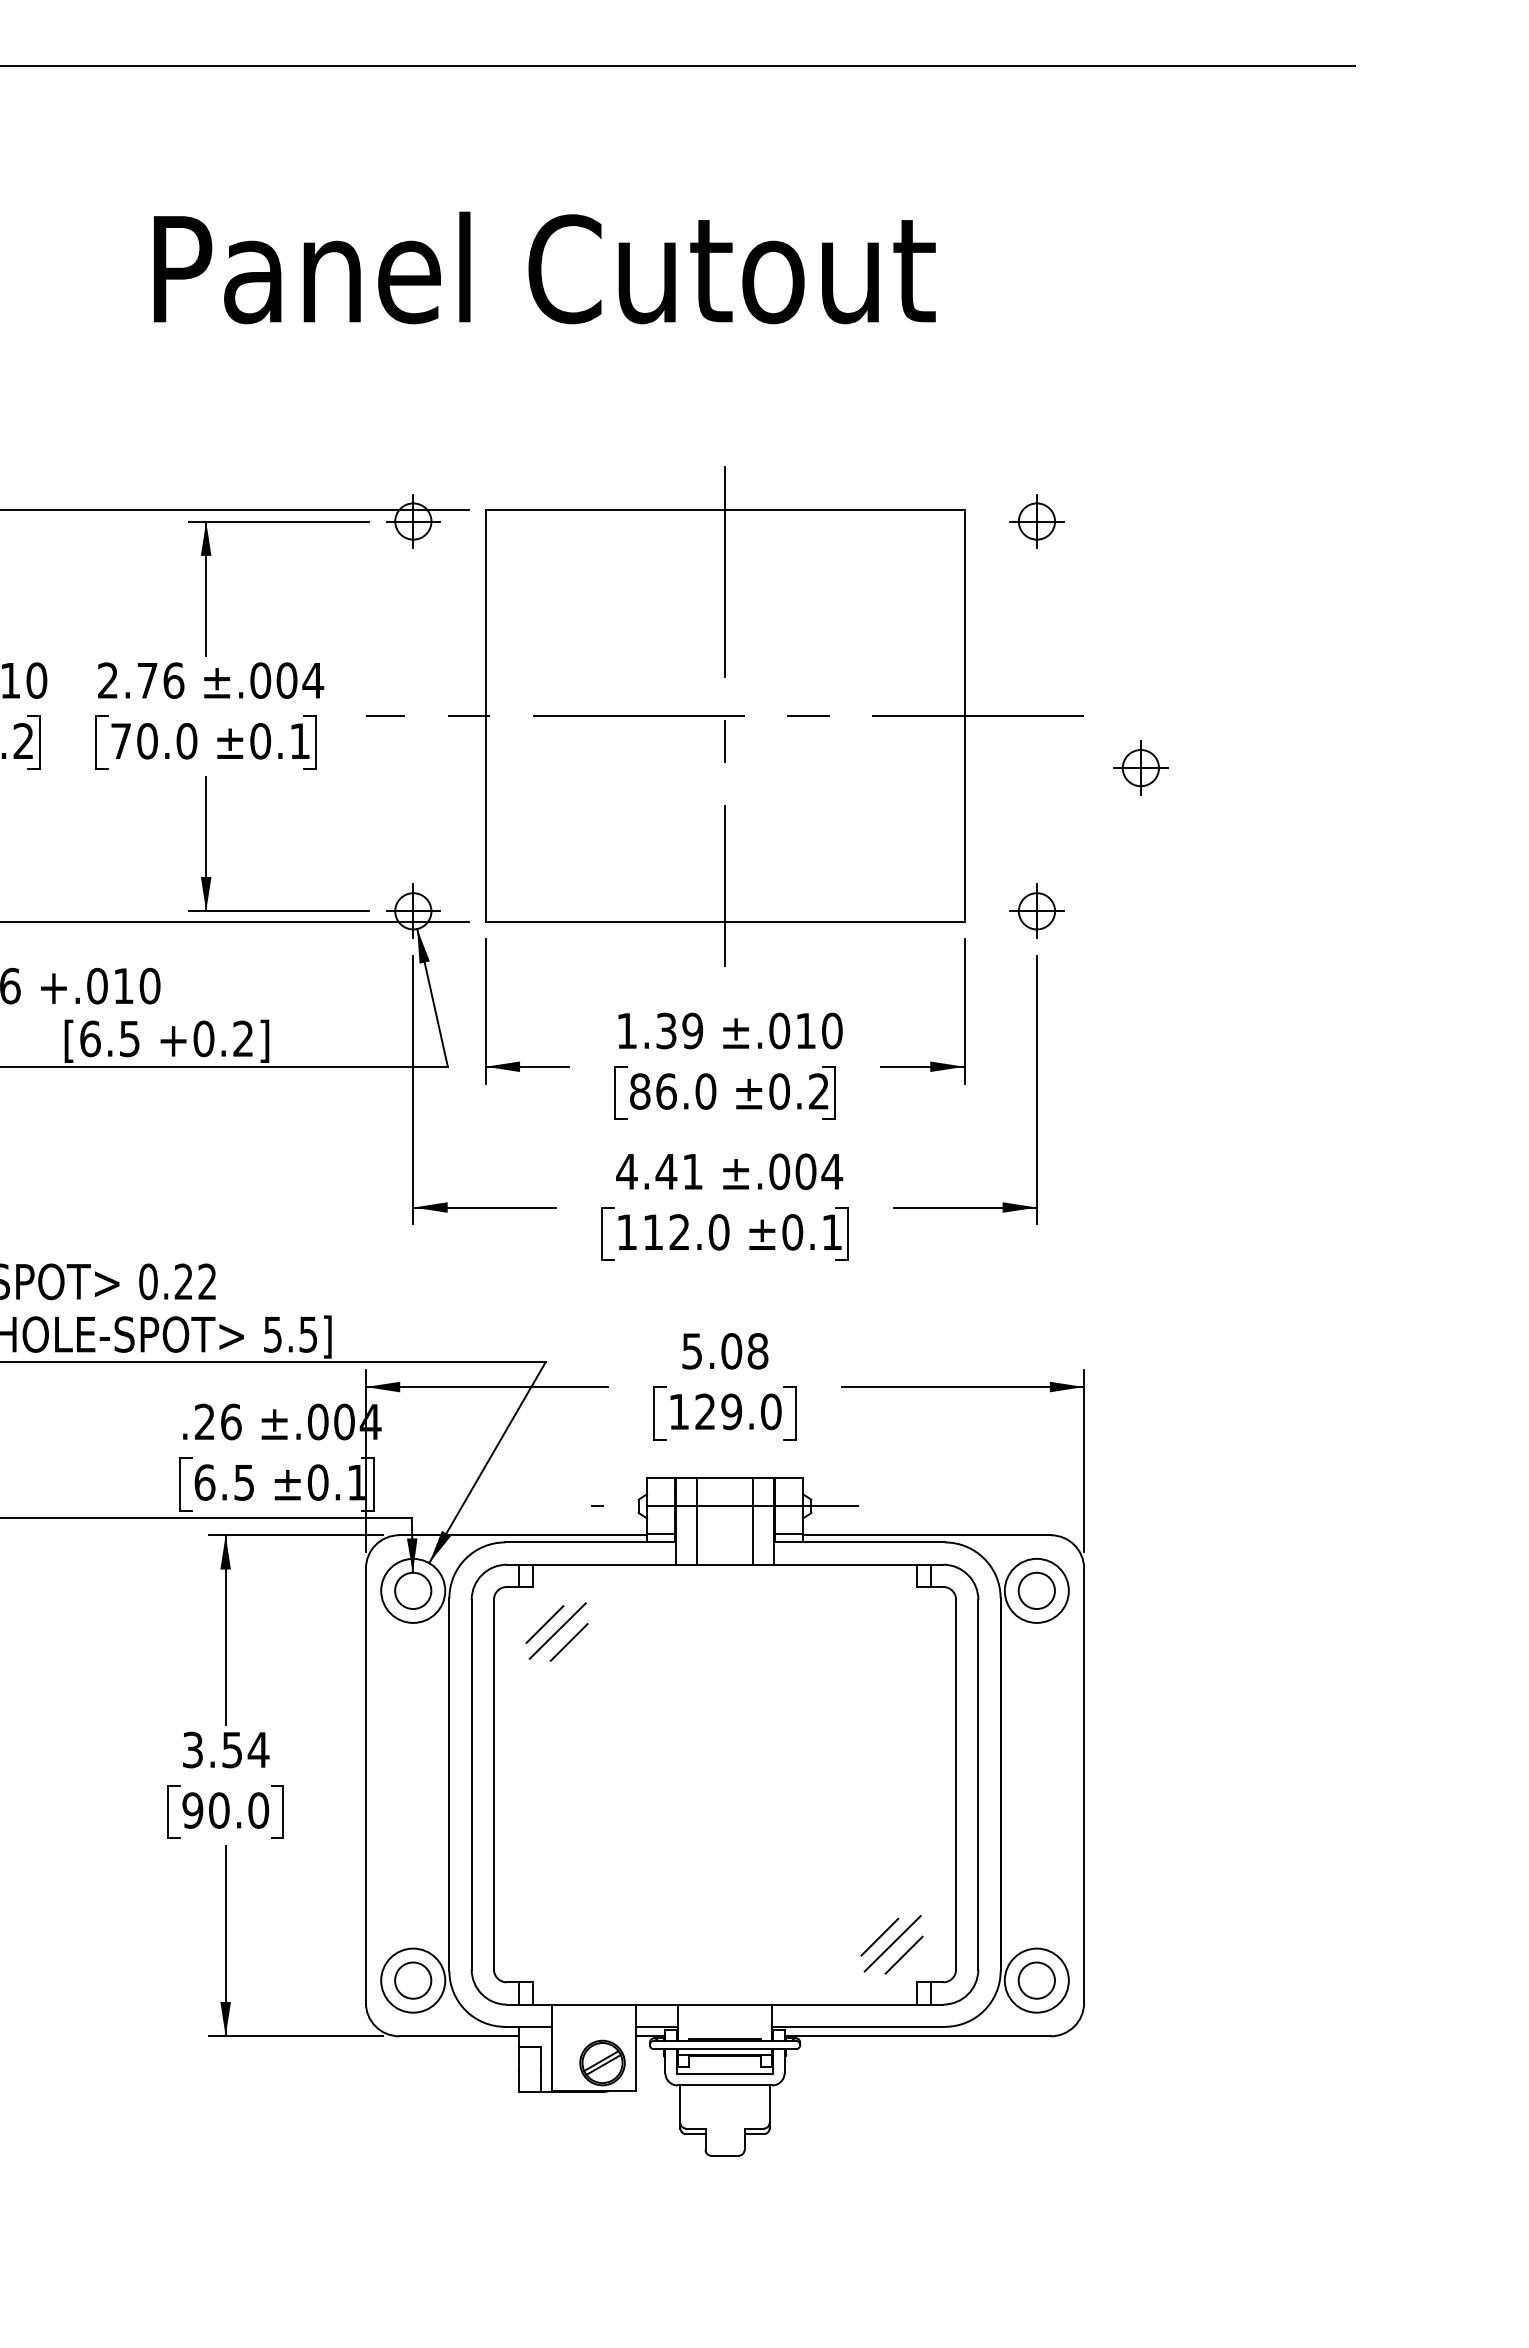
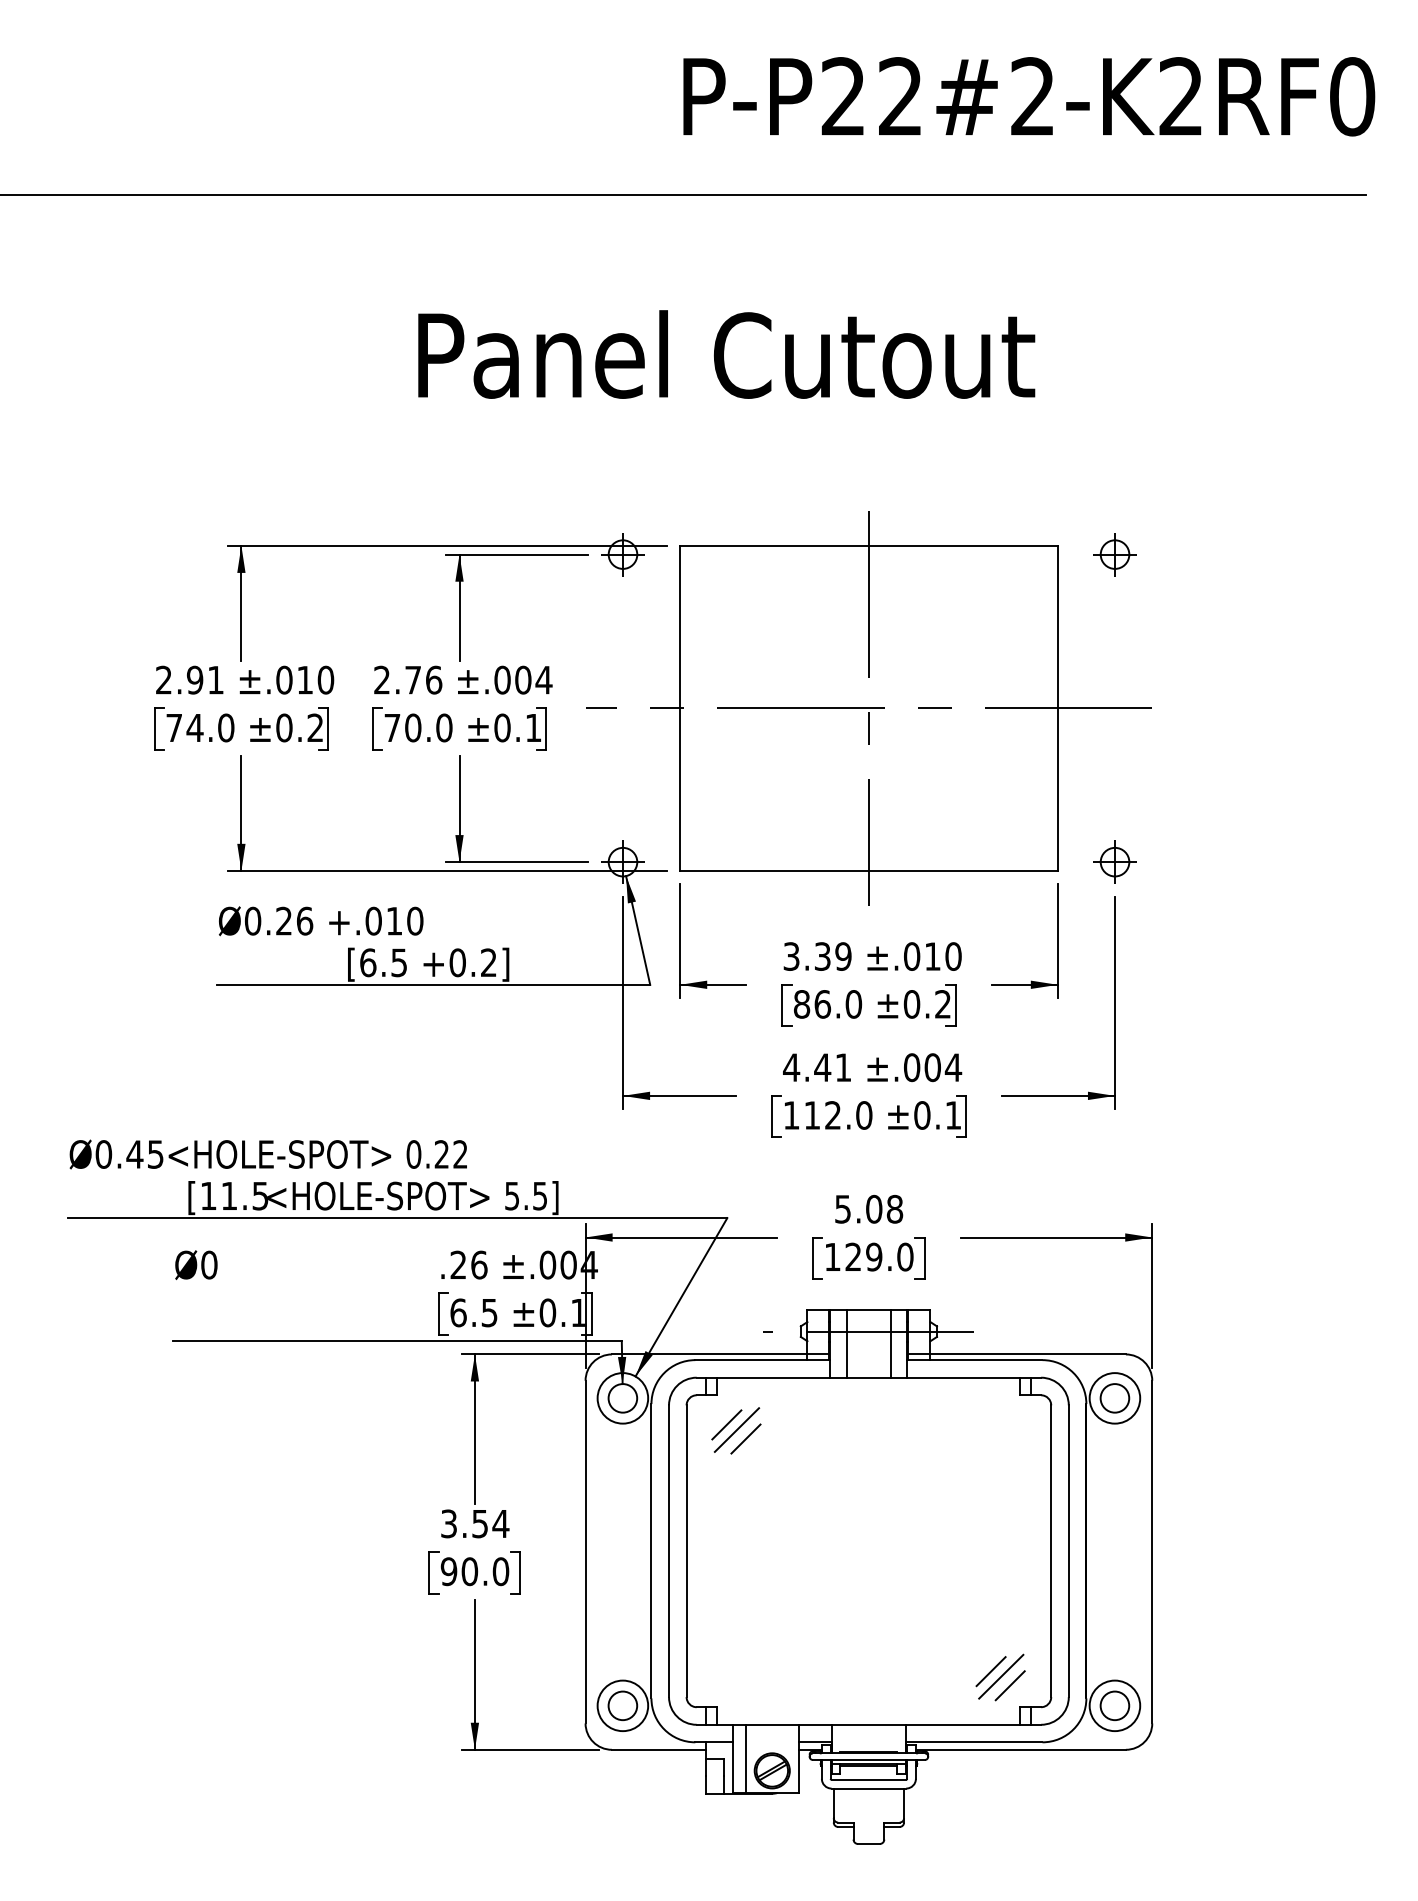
part: (1140, 767) -> (1196, 748), removed
text: (626, 1030) -> (791, 956), 1.39 -> 3.39
line: (568, 2047) -> (745, 1758), added

